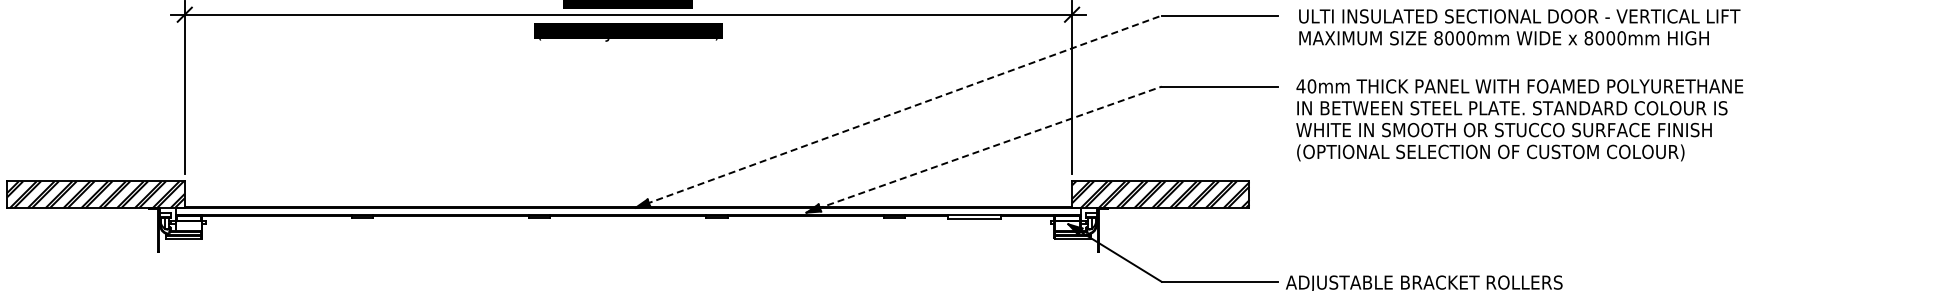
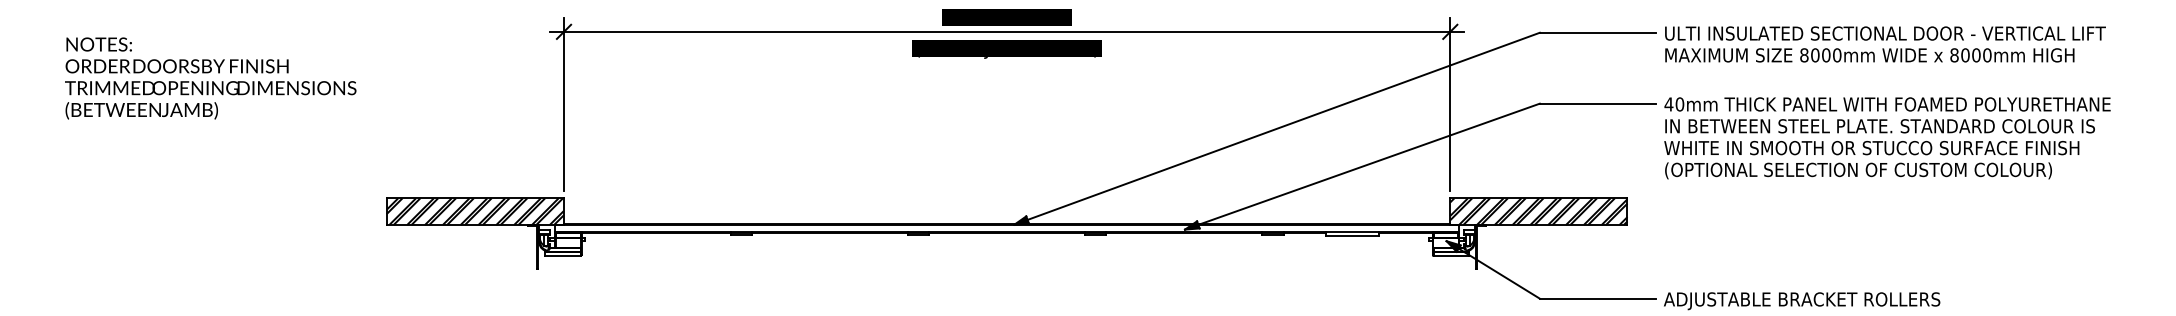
text: (1519, 27) -> (1885, 44), moved
line: (899, 111) -> (1277, 128), dashed -> solid
text: (1519, 120) -> (1887, 138), moved
line: (984, 149) -> (1362, 166), dashed -> solid

